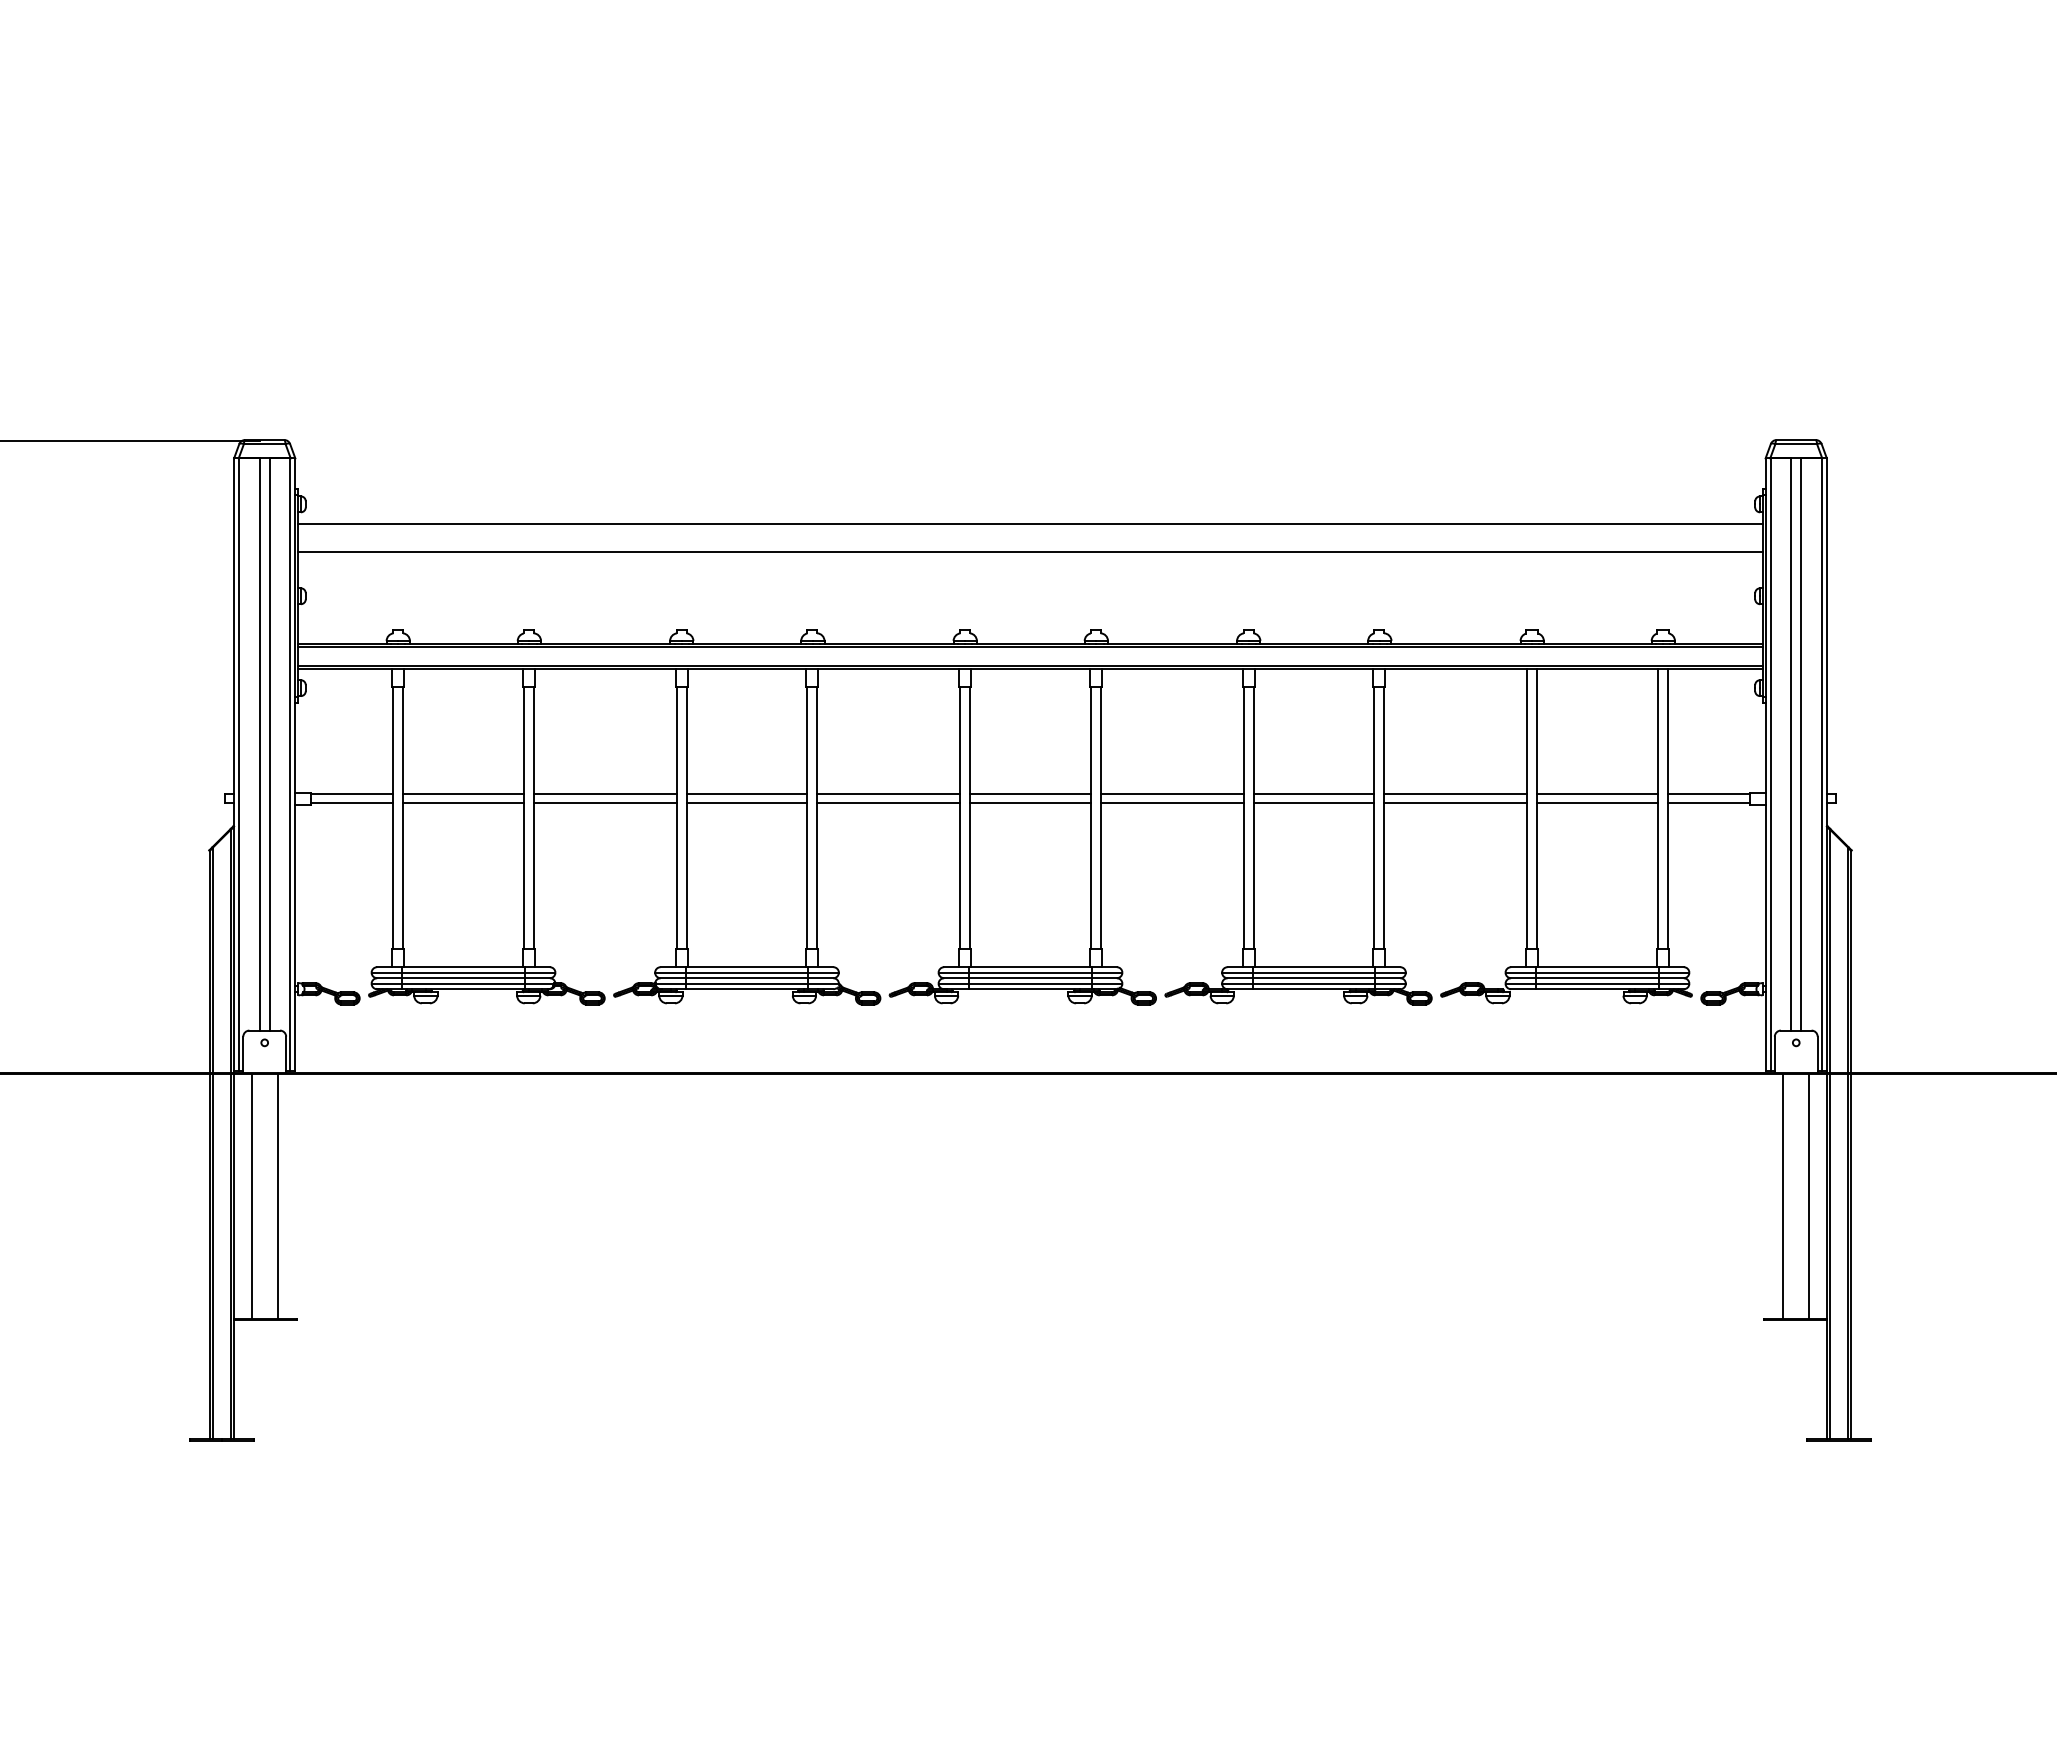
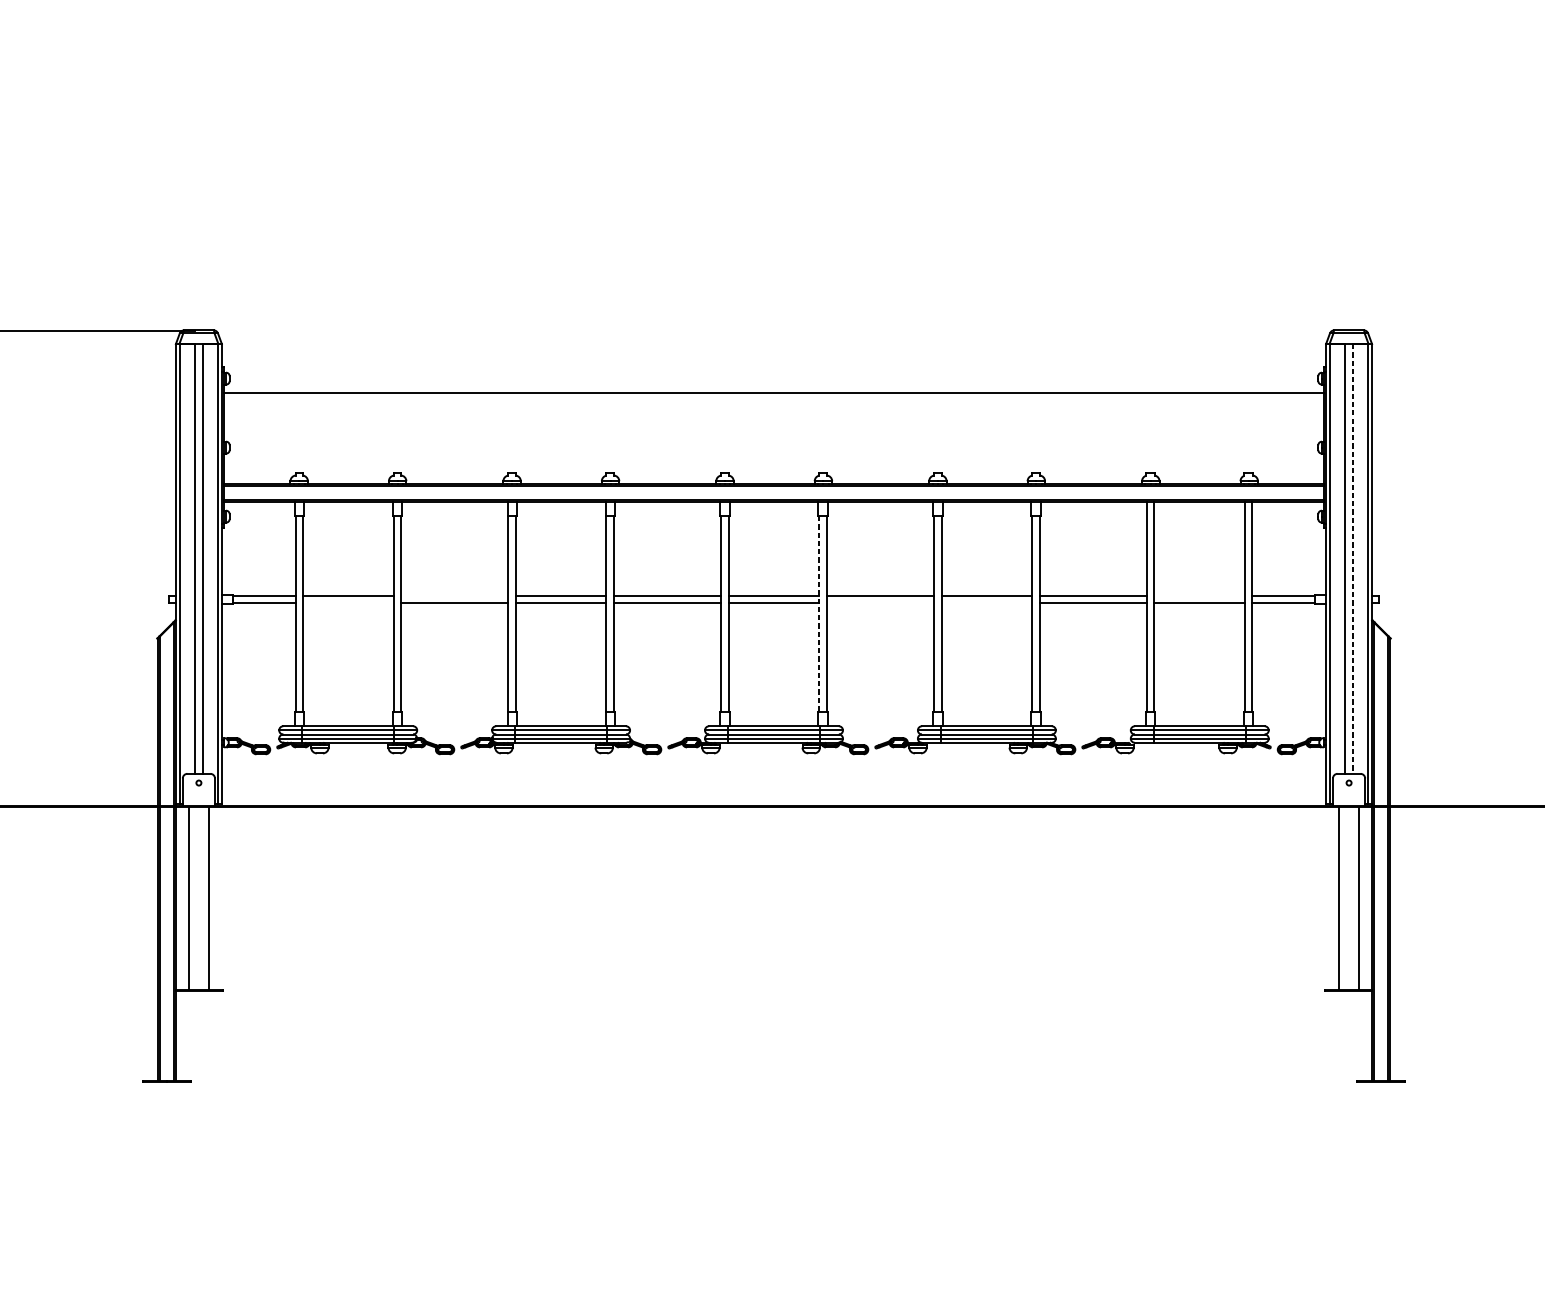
line: (1030, 552) -> (774, 414), removed
line: (1801, 745) -> (1353, 559), solid -> dashed
line: (604, 794) -> (454, 596), removed
line: (1597, 794) -> (1199, 596), removed
line: (463, 803) -> (348, 603), removed
line: (1171, 803) -> (879, 603), removed
line: (1313, 803) -> (986, 603), removed
line: (1090, 818) -> (819, 614), solid -> dashed

